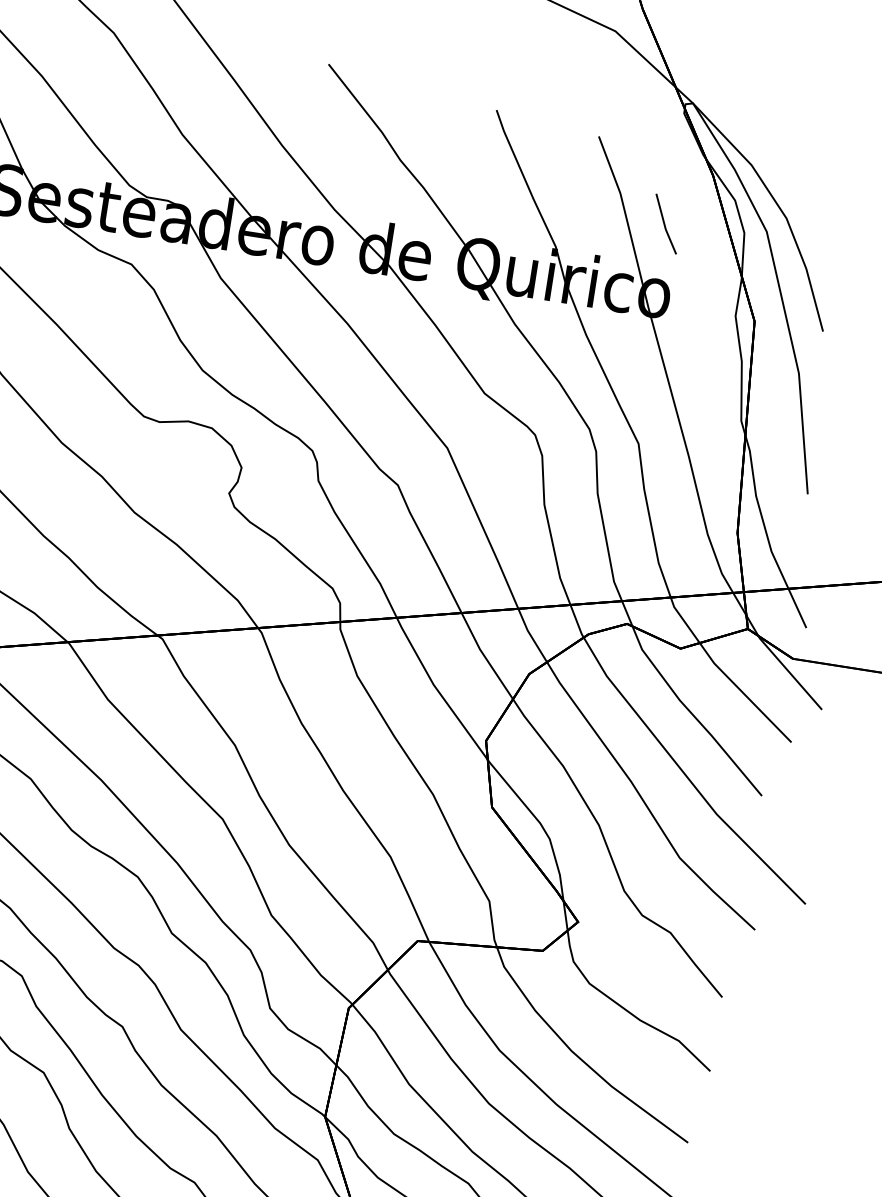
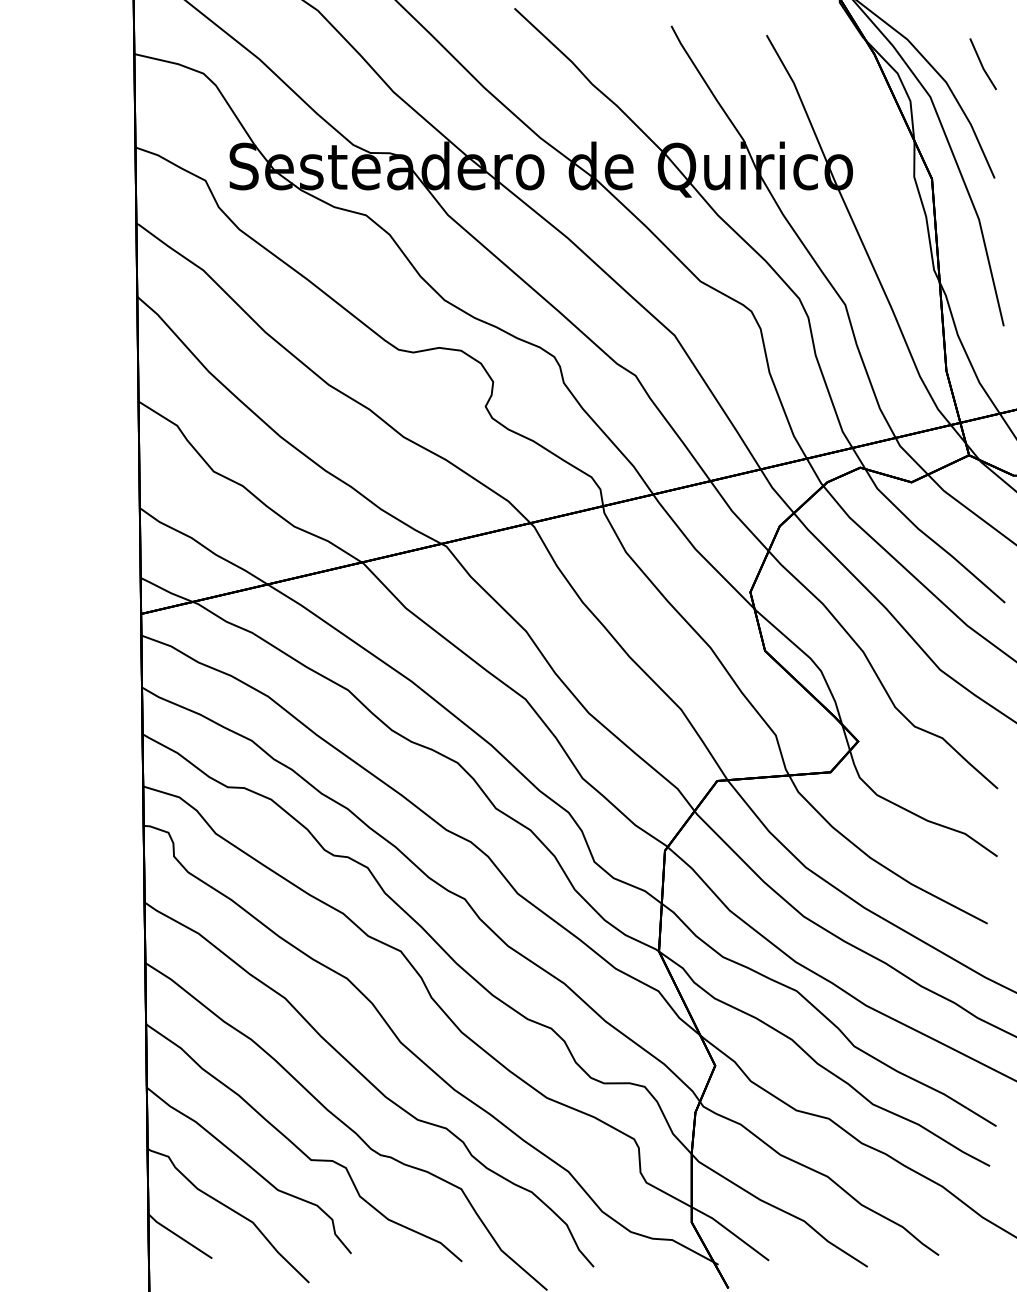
line: (665, 224) -> (982, 64), moved

